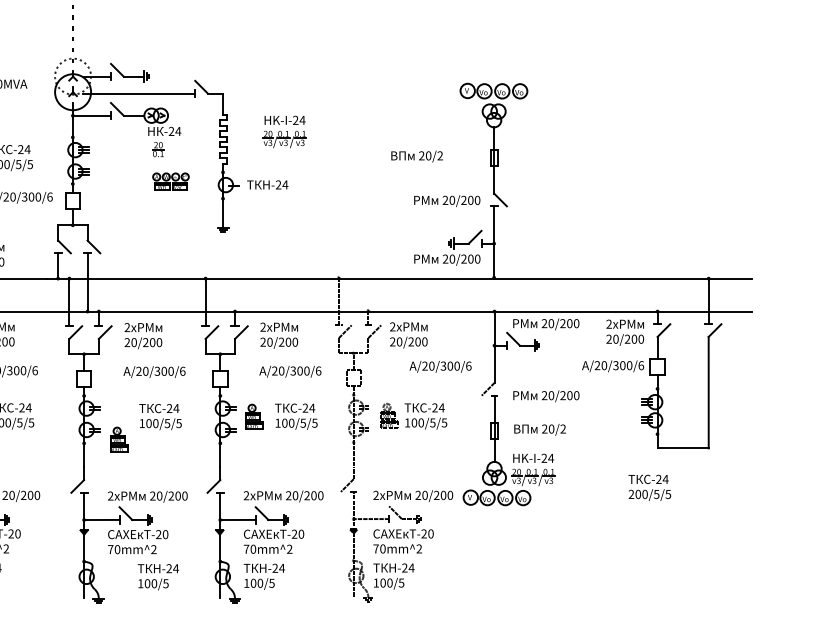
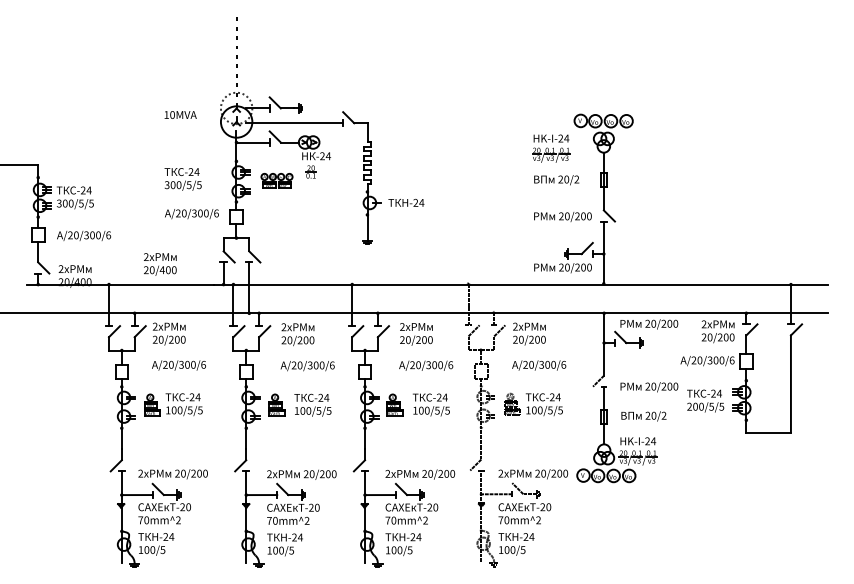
part: (285, 131) -> (551, 148), moved
text: (416, 156) -> (556, 180), moved
part: (170, 181) -> (276, 180), moved
text: (440, 366) -> (539, 365), moved
part: (118, 439) -> (276, 404), moved
text: (649, 487) -> (705, 400), moved
text: (157, 576) -> (284, 544), moved

